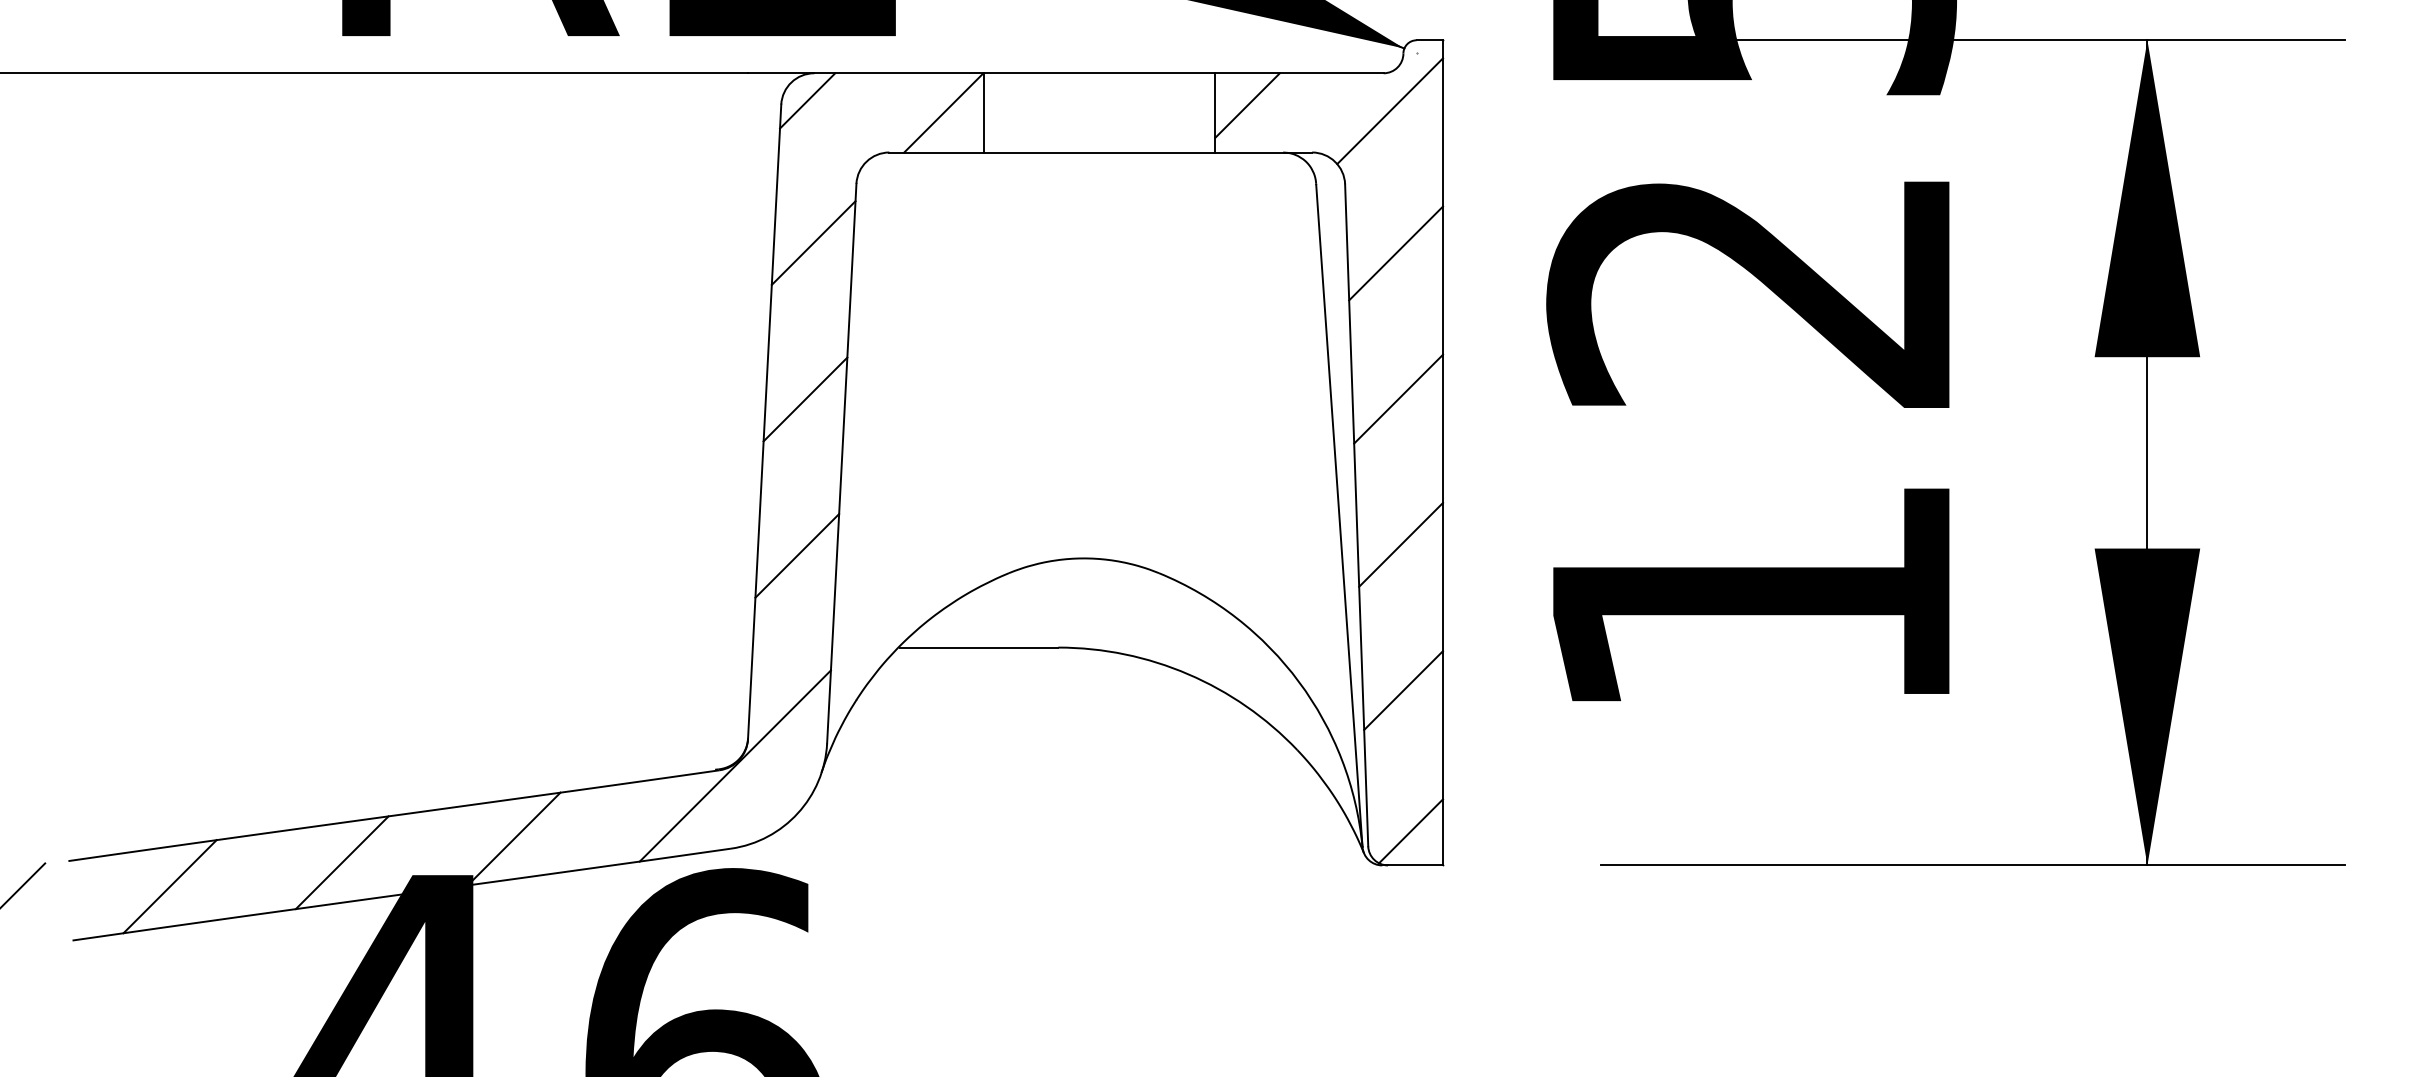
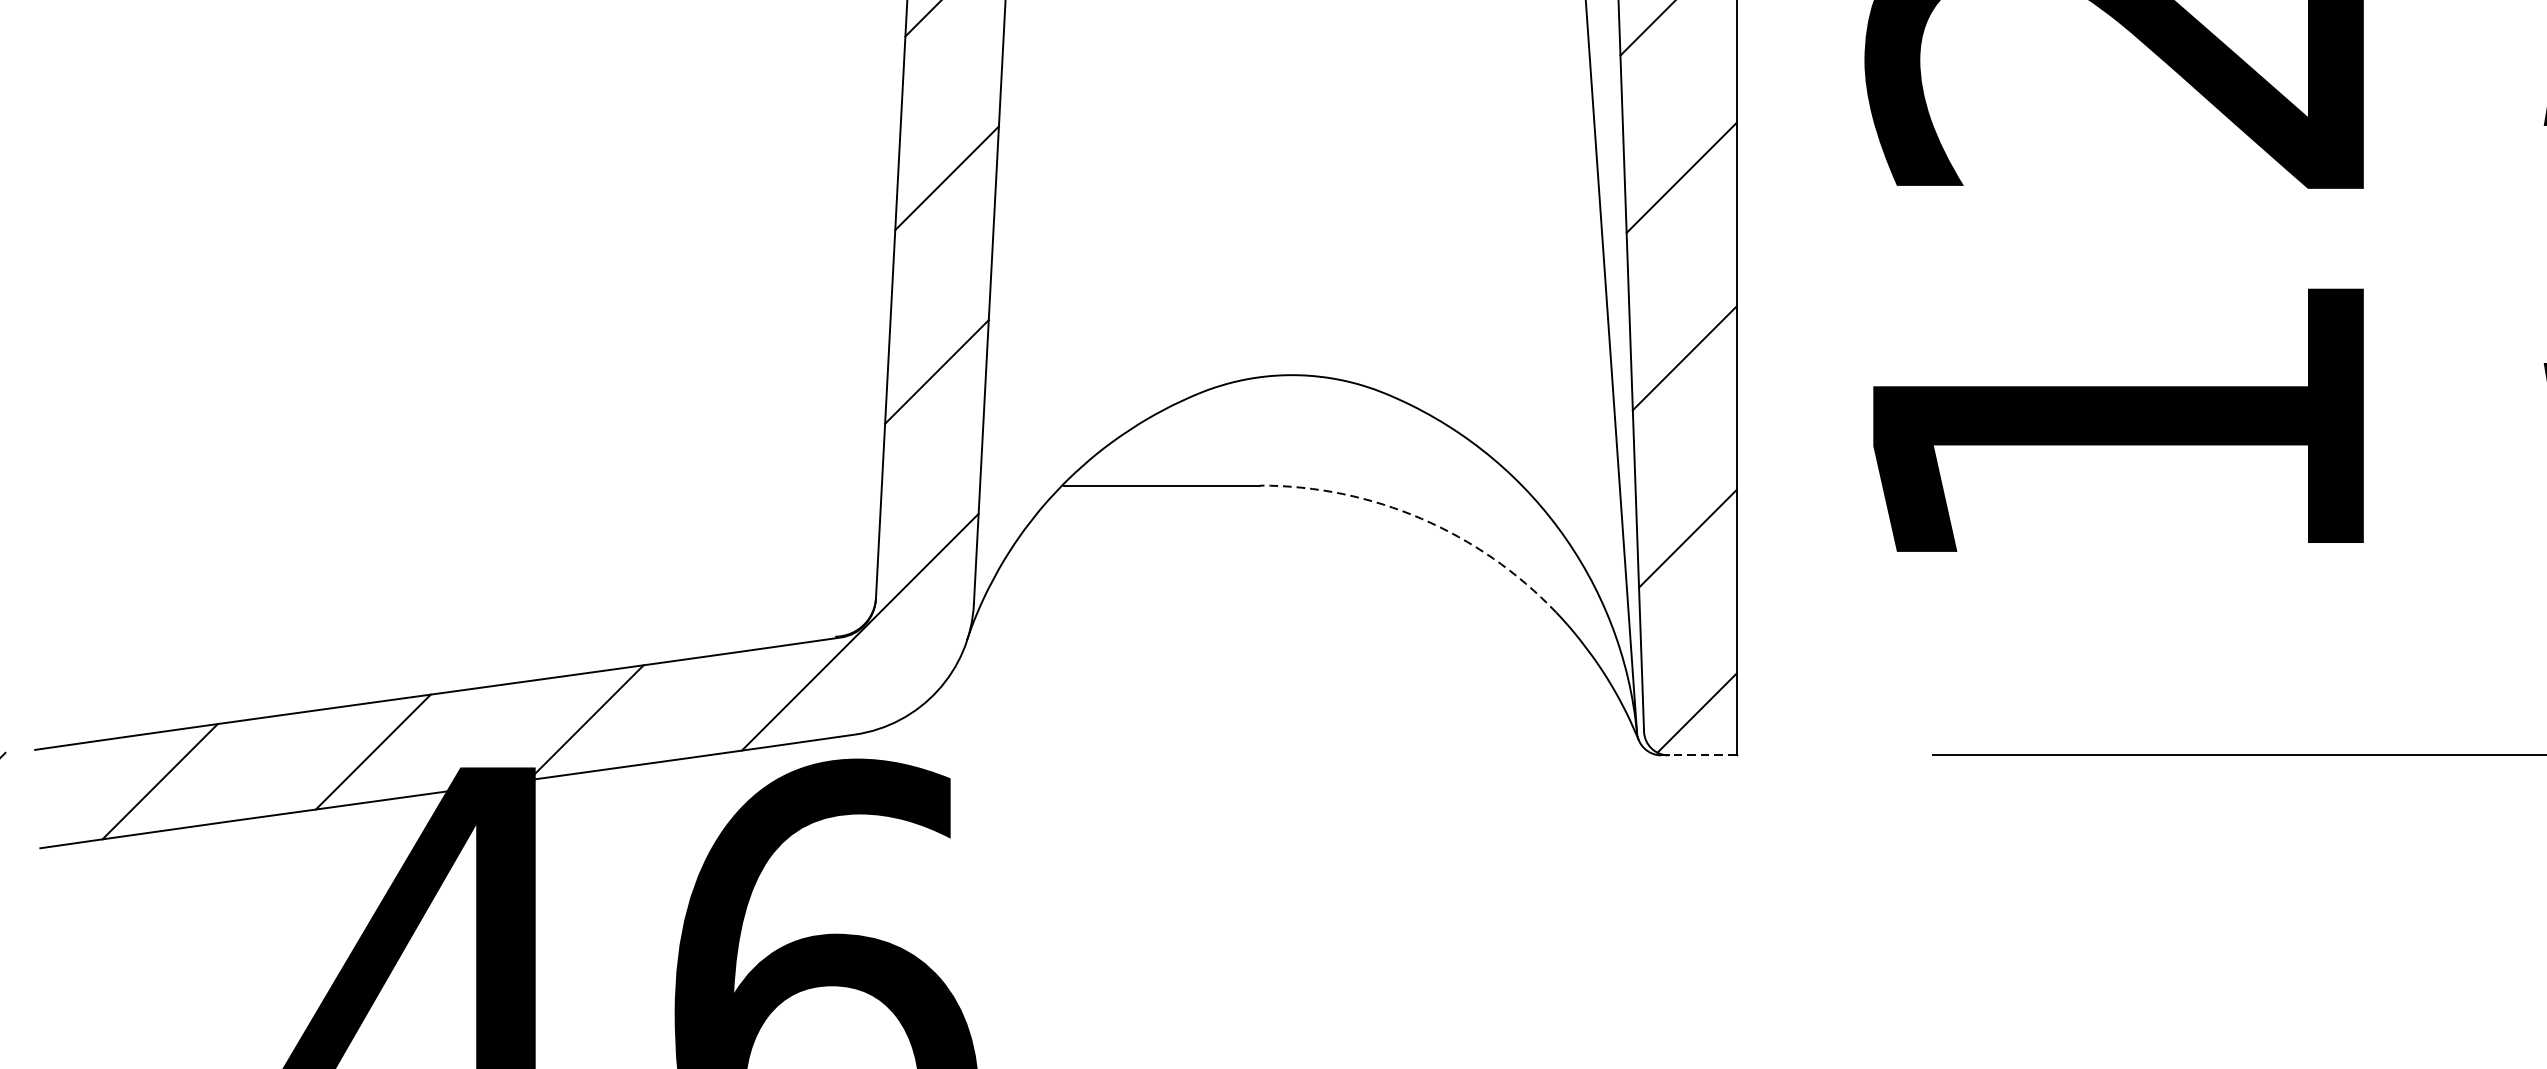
arc: (1188, 674) -> (1421, 518), solid -> dashed
line: (1415, 865) -> (1702, 755), solid -> dashed

